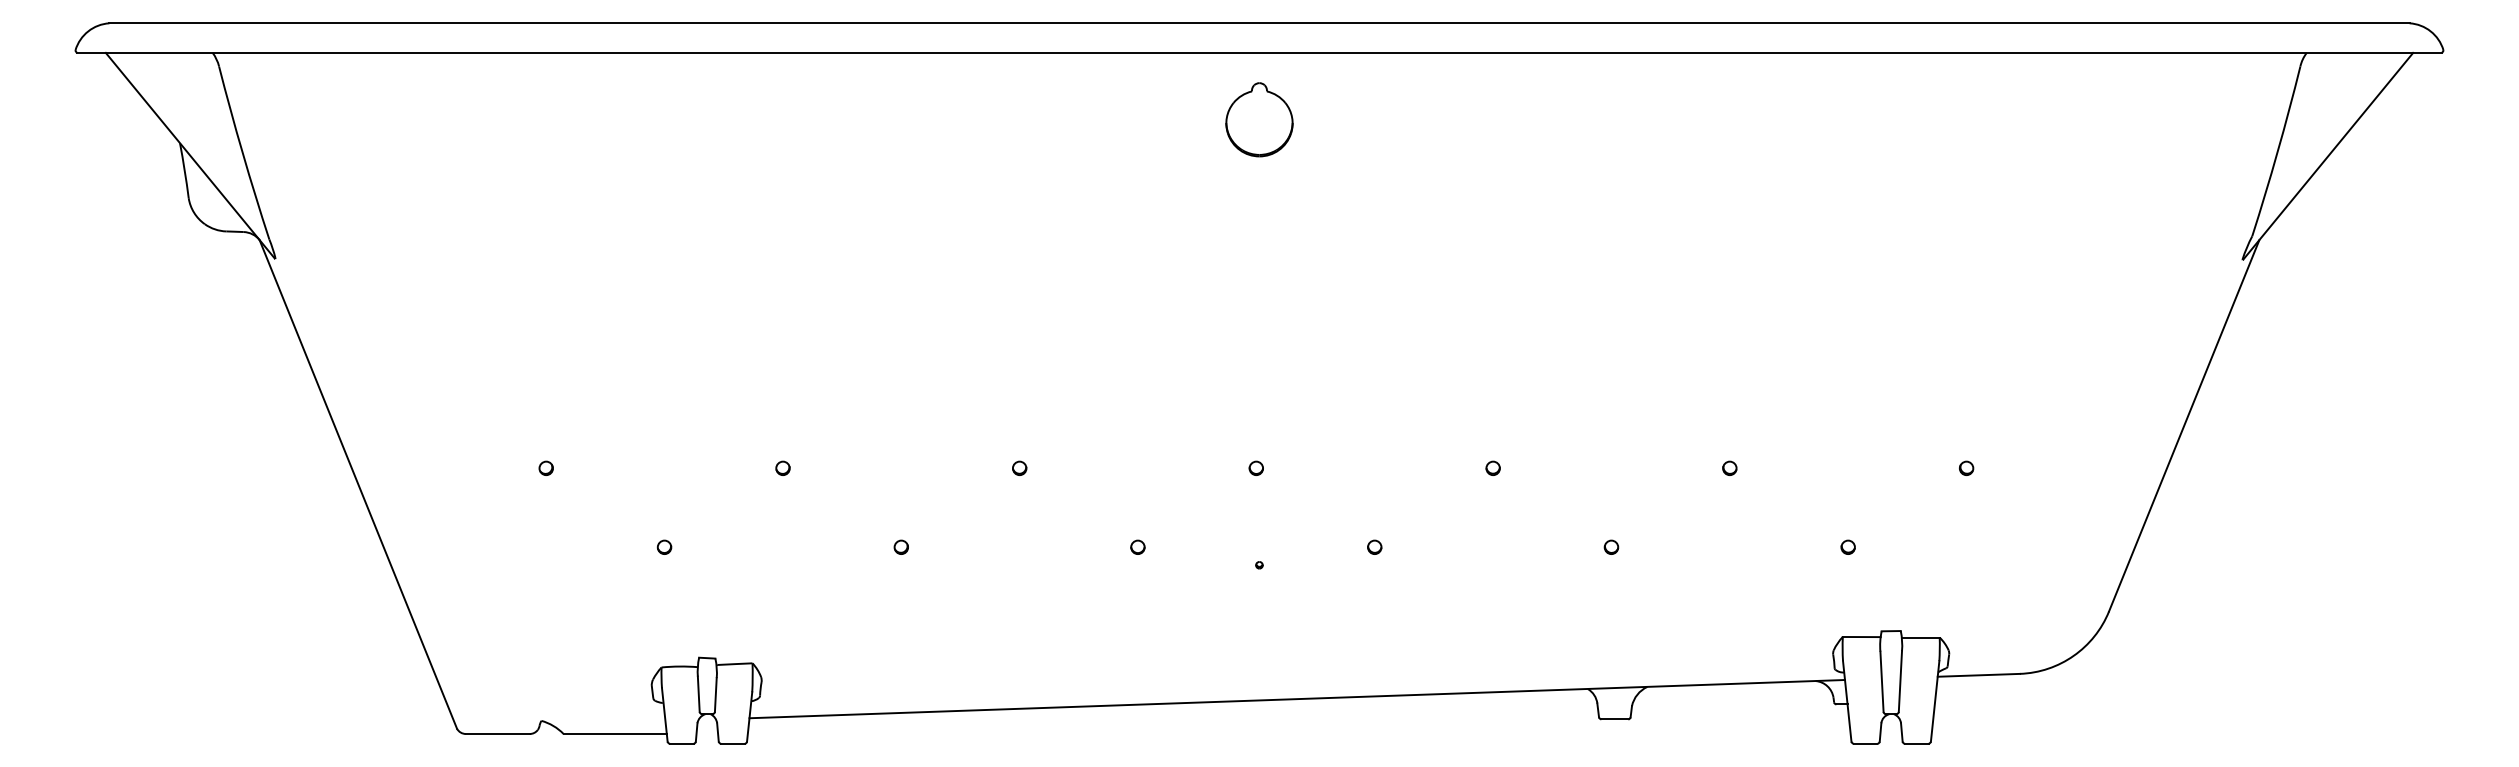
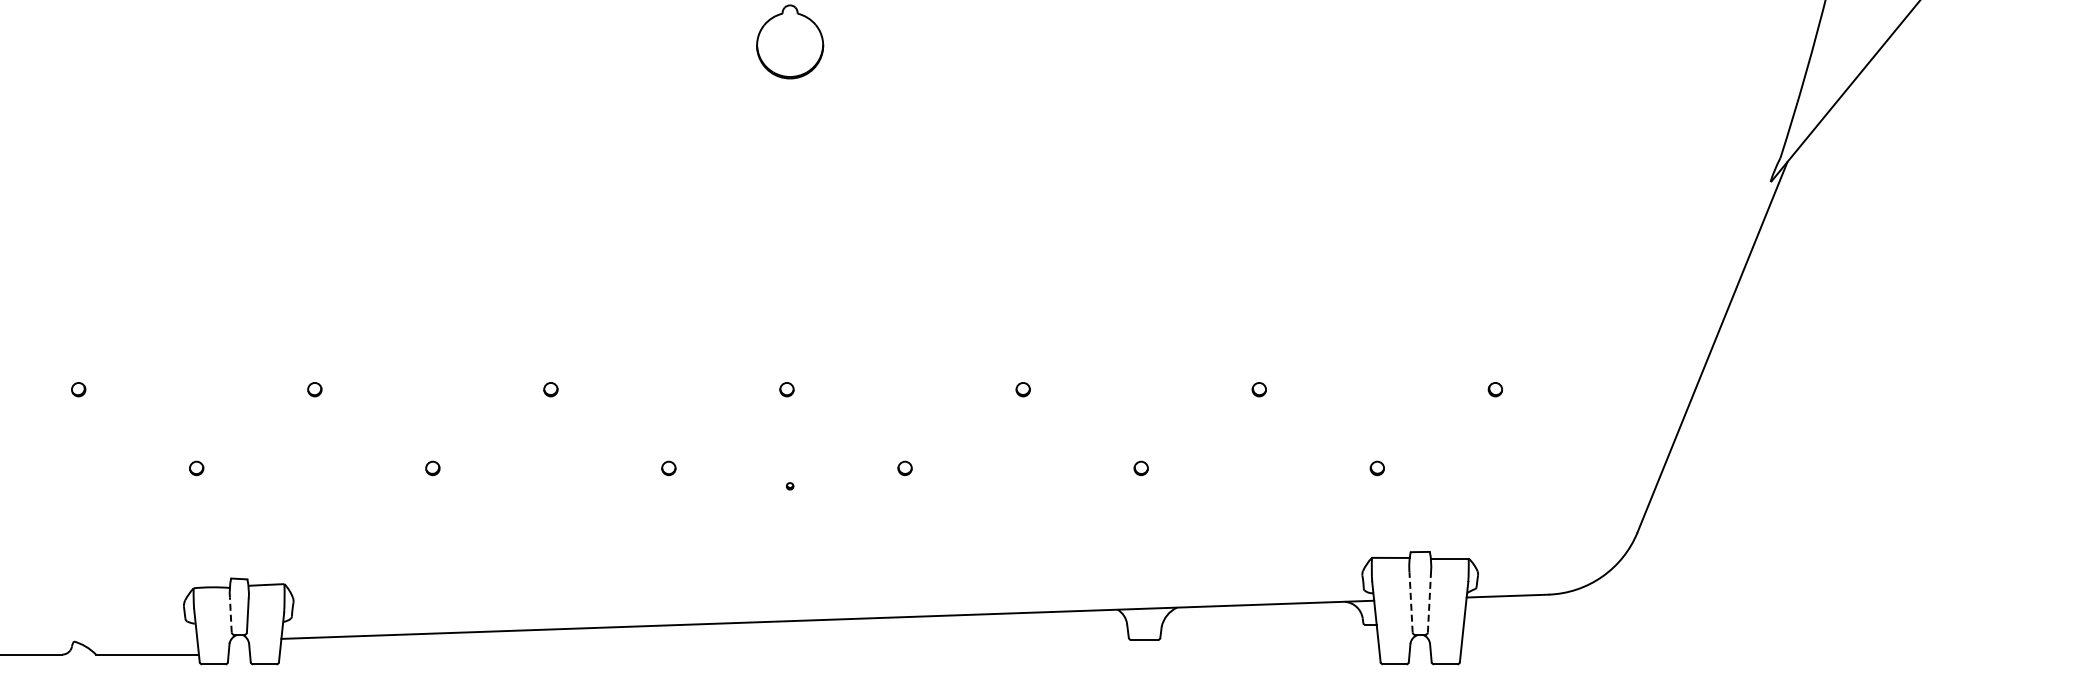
line: (1881, 681) -> (1410, 602), solid -> dashed
line: (1900, 681) -> (1429, 602), solid -> dashed
line: (698, 694) -> (230, 615), solid -> dashed

